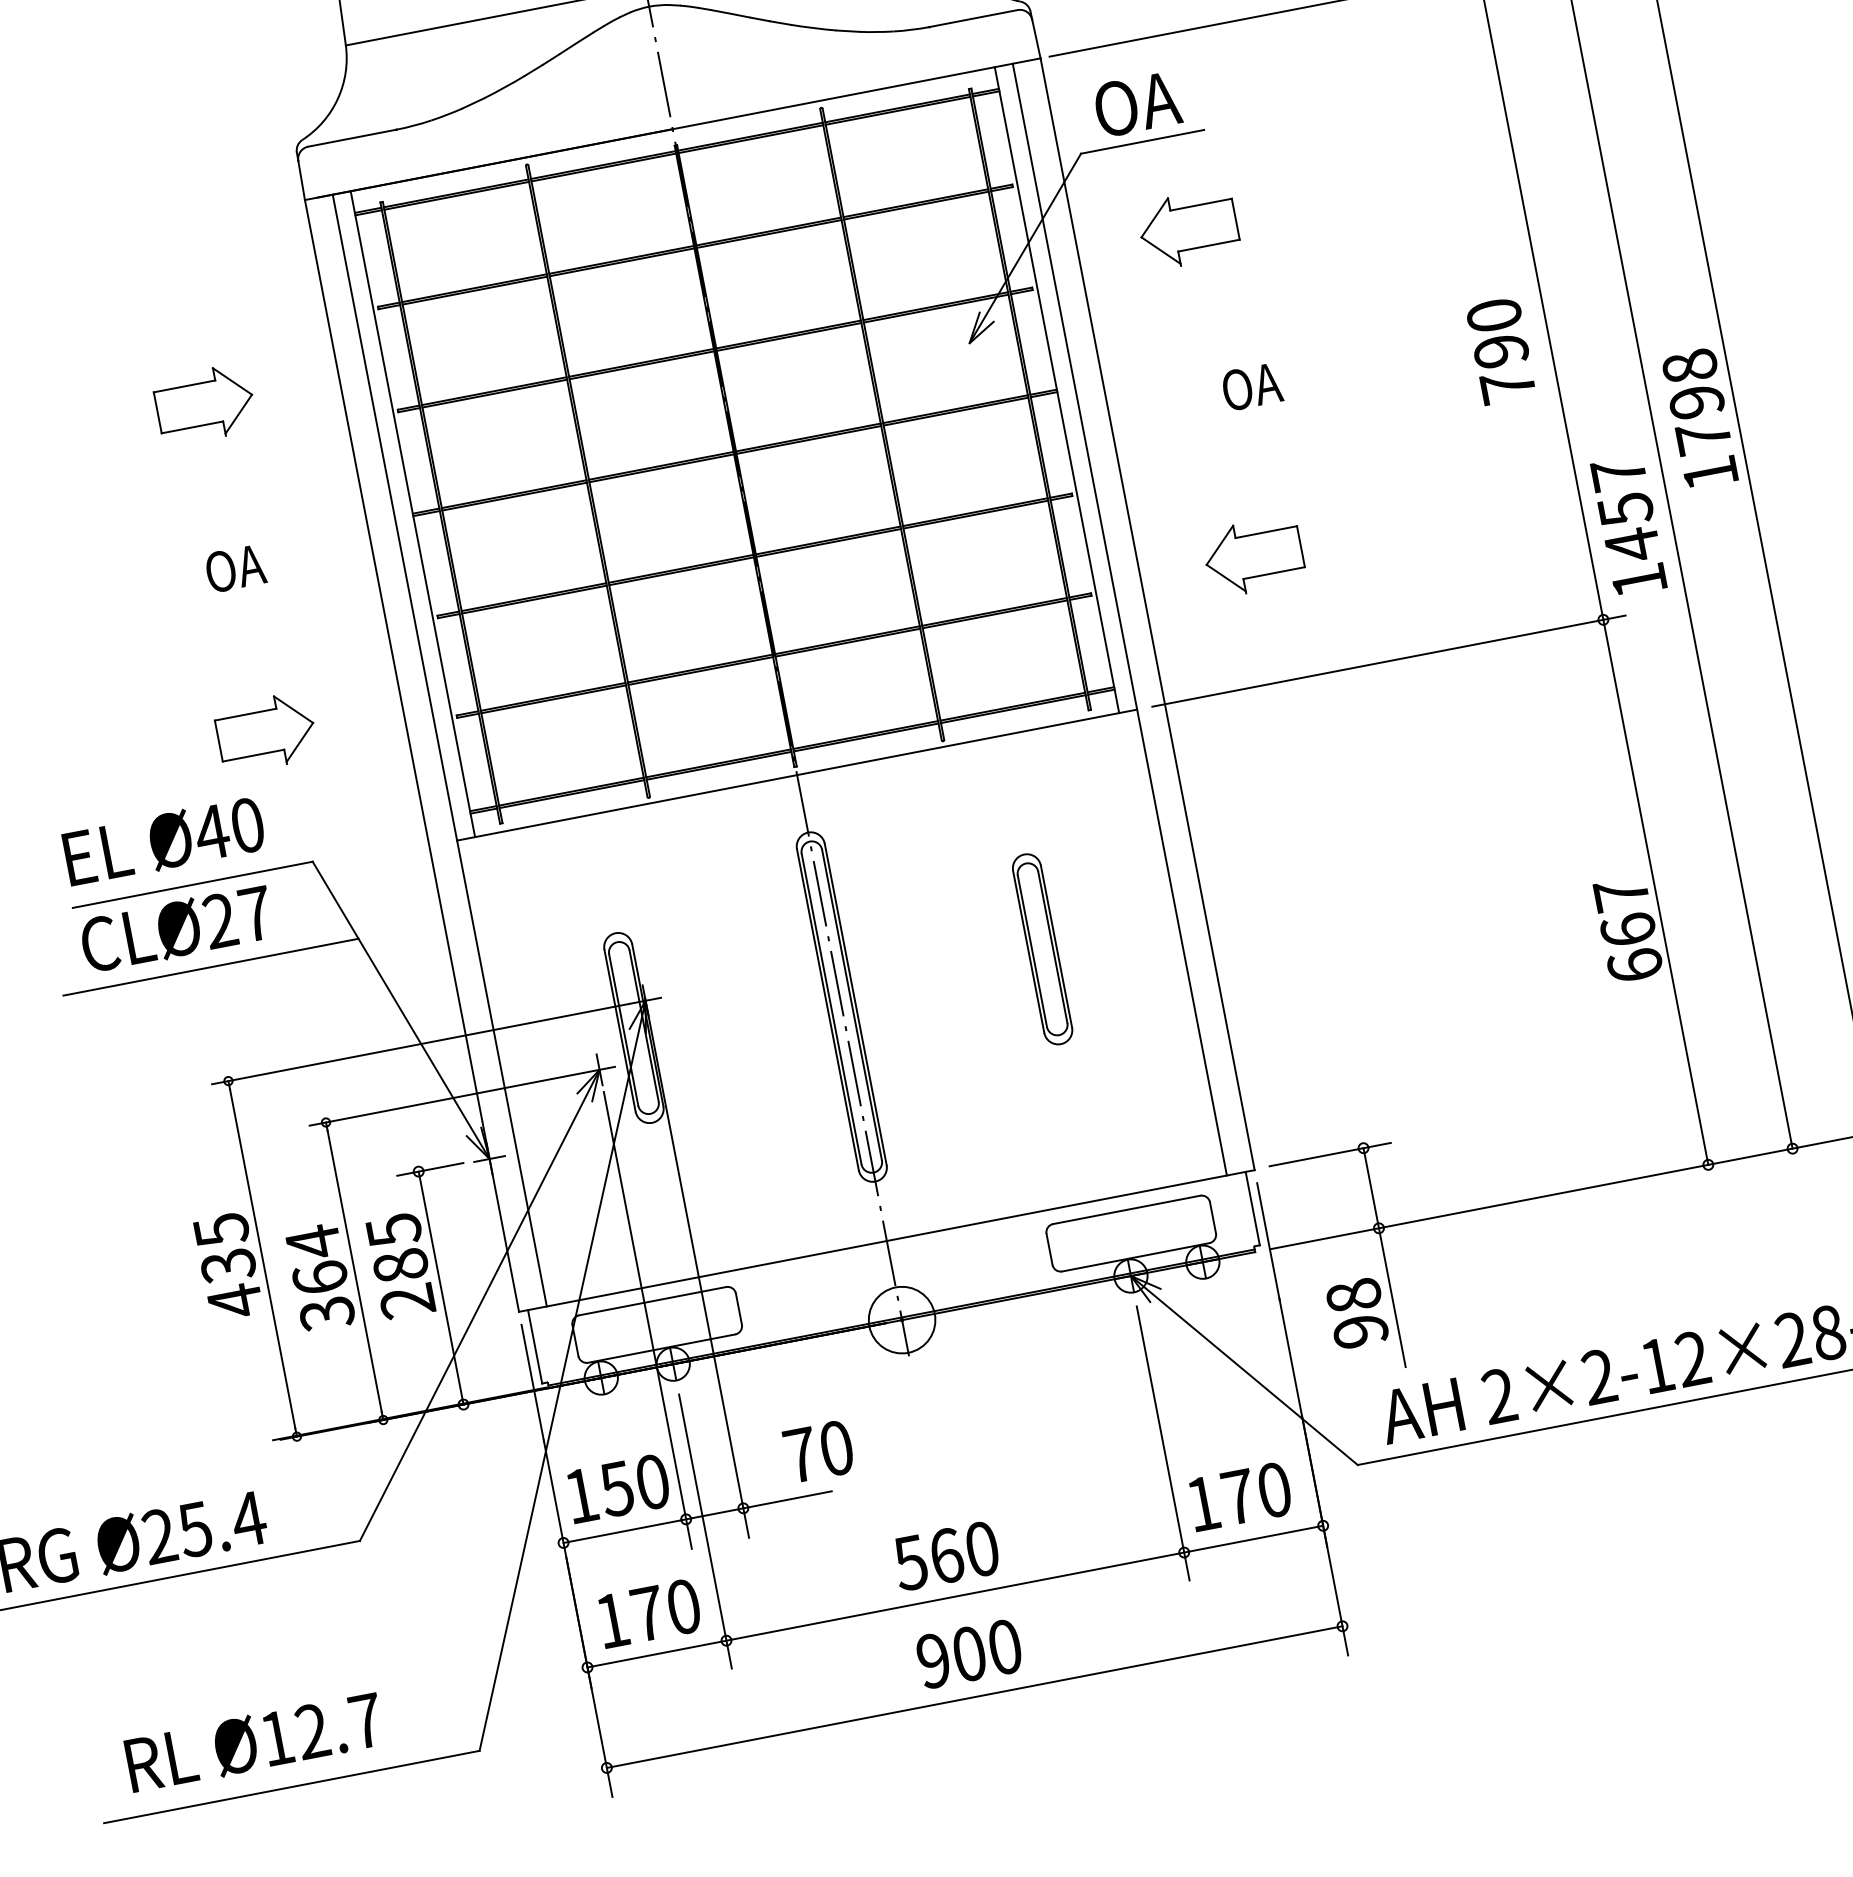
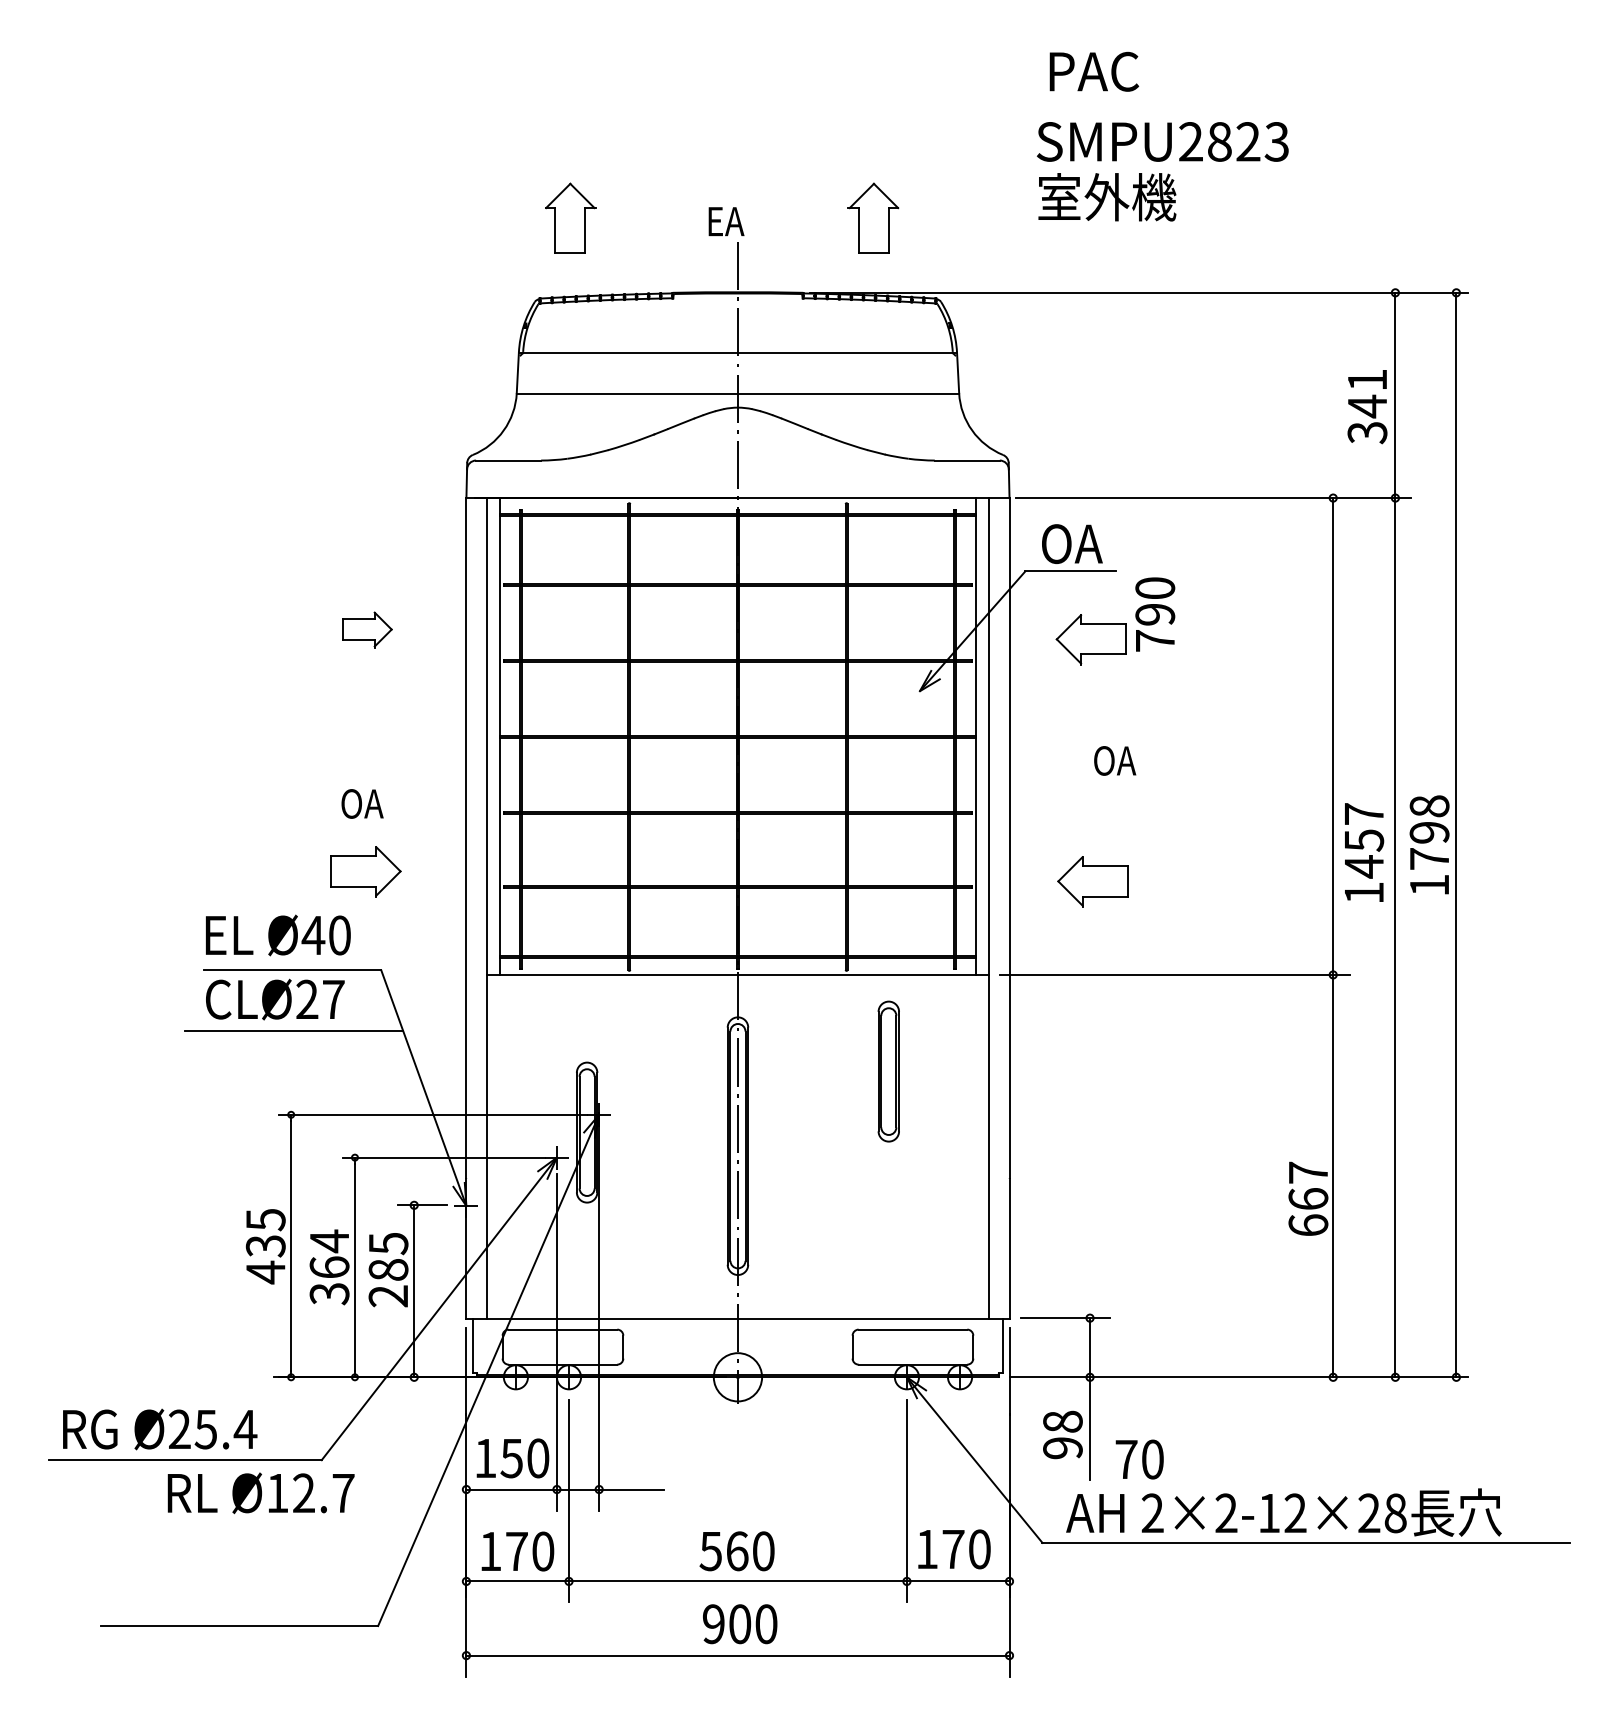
text: (1501, 350) -> (1155, 614), moved
part: (205, 403) -> (367, 629), size x0.7
text: (1629, 525) -> (1364, 852), moved
text: (235, 568) -> (362, 803), moved
part: (1042, 949) -> (888, 1071), moved
text: (818, 1451) -> (1139, 1459), moved
text: (253, 1743) -> (260, 1493), moved

